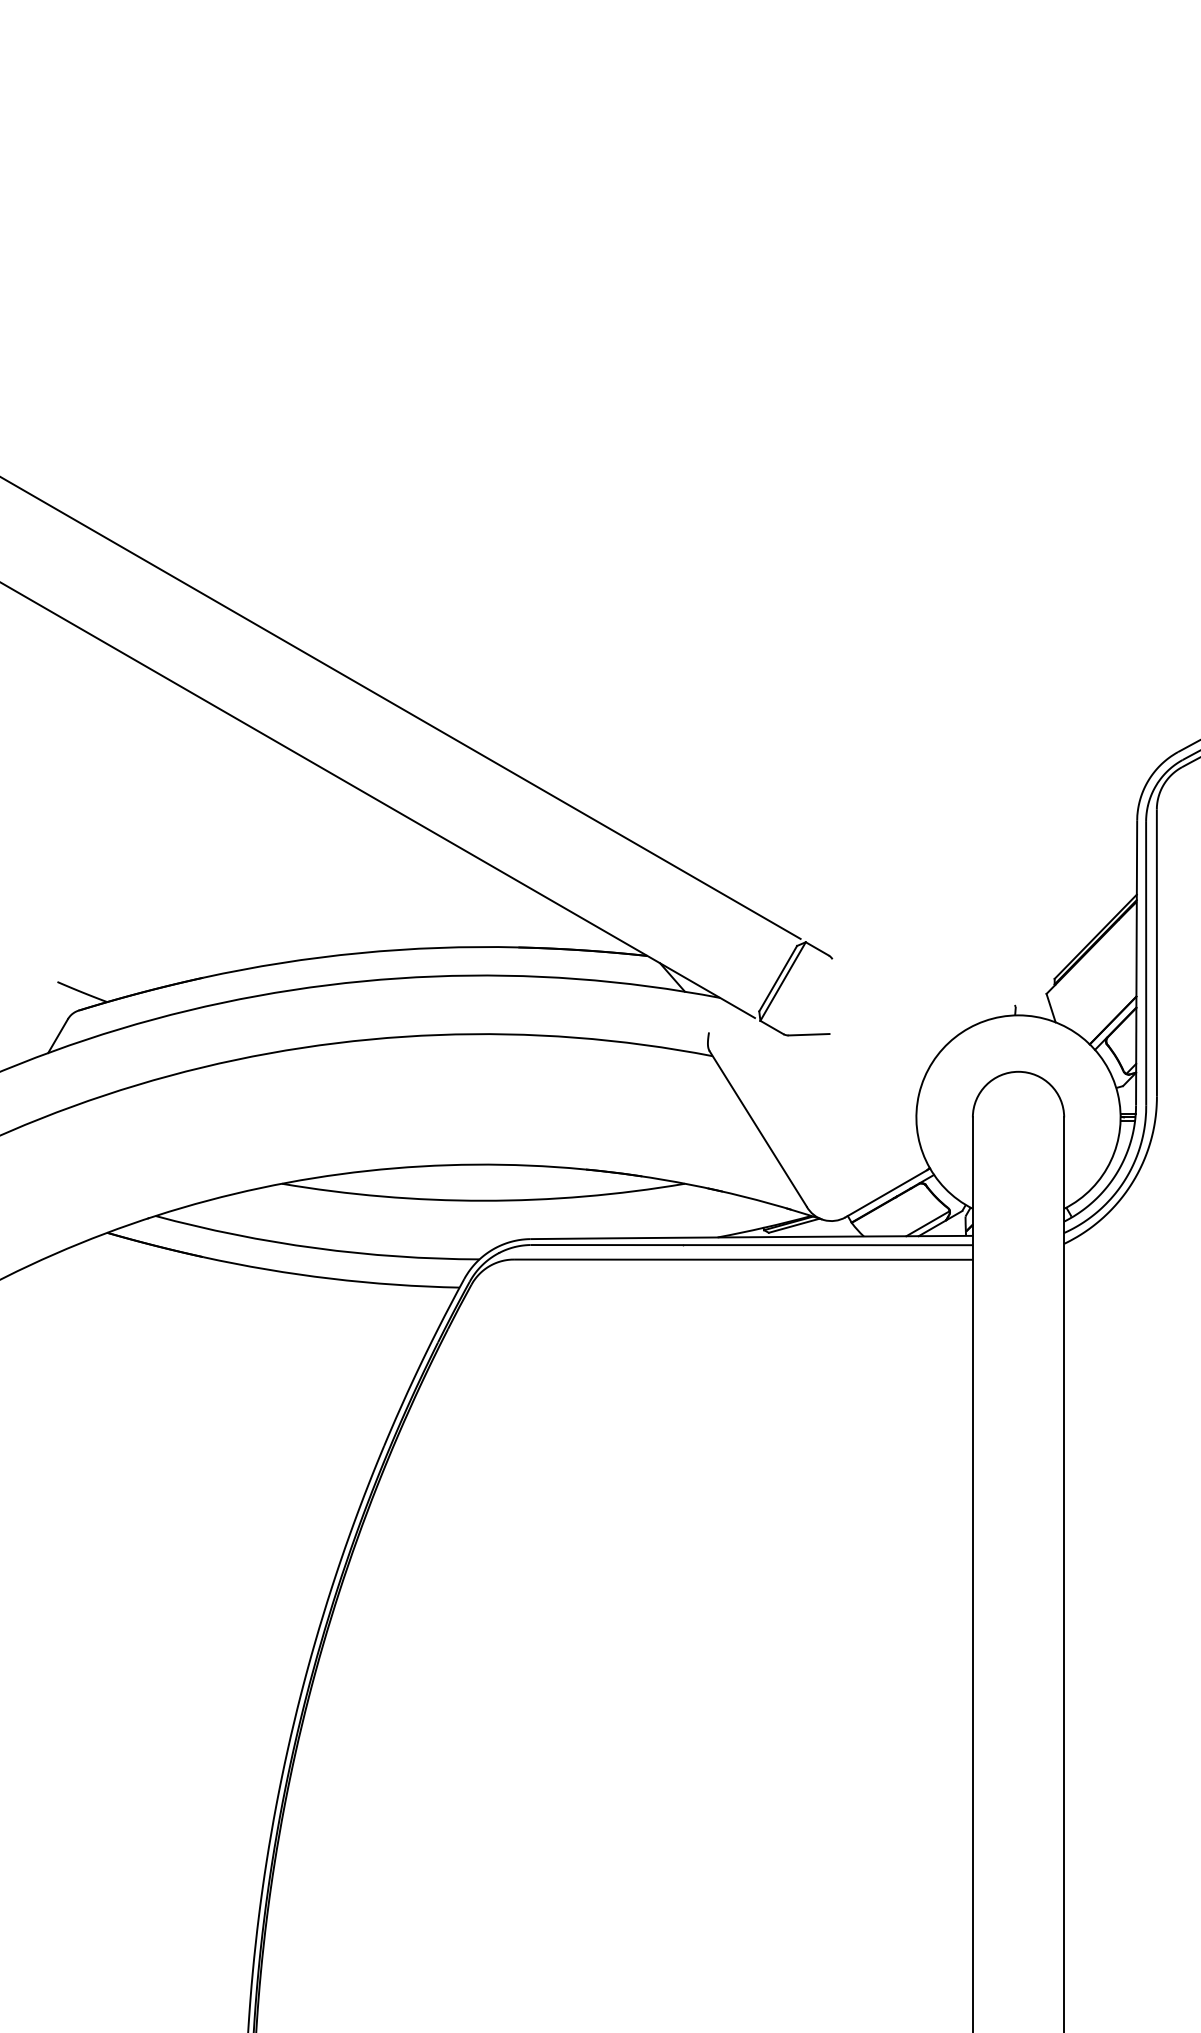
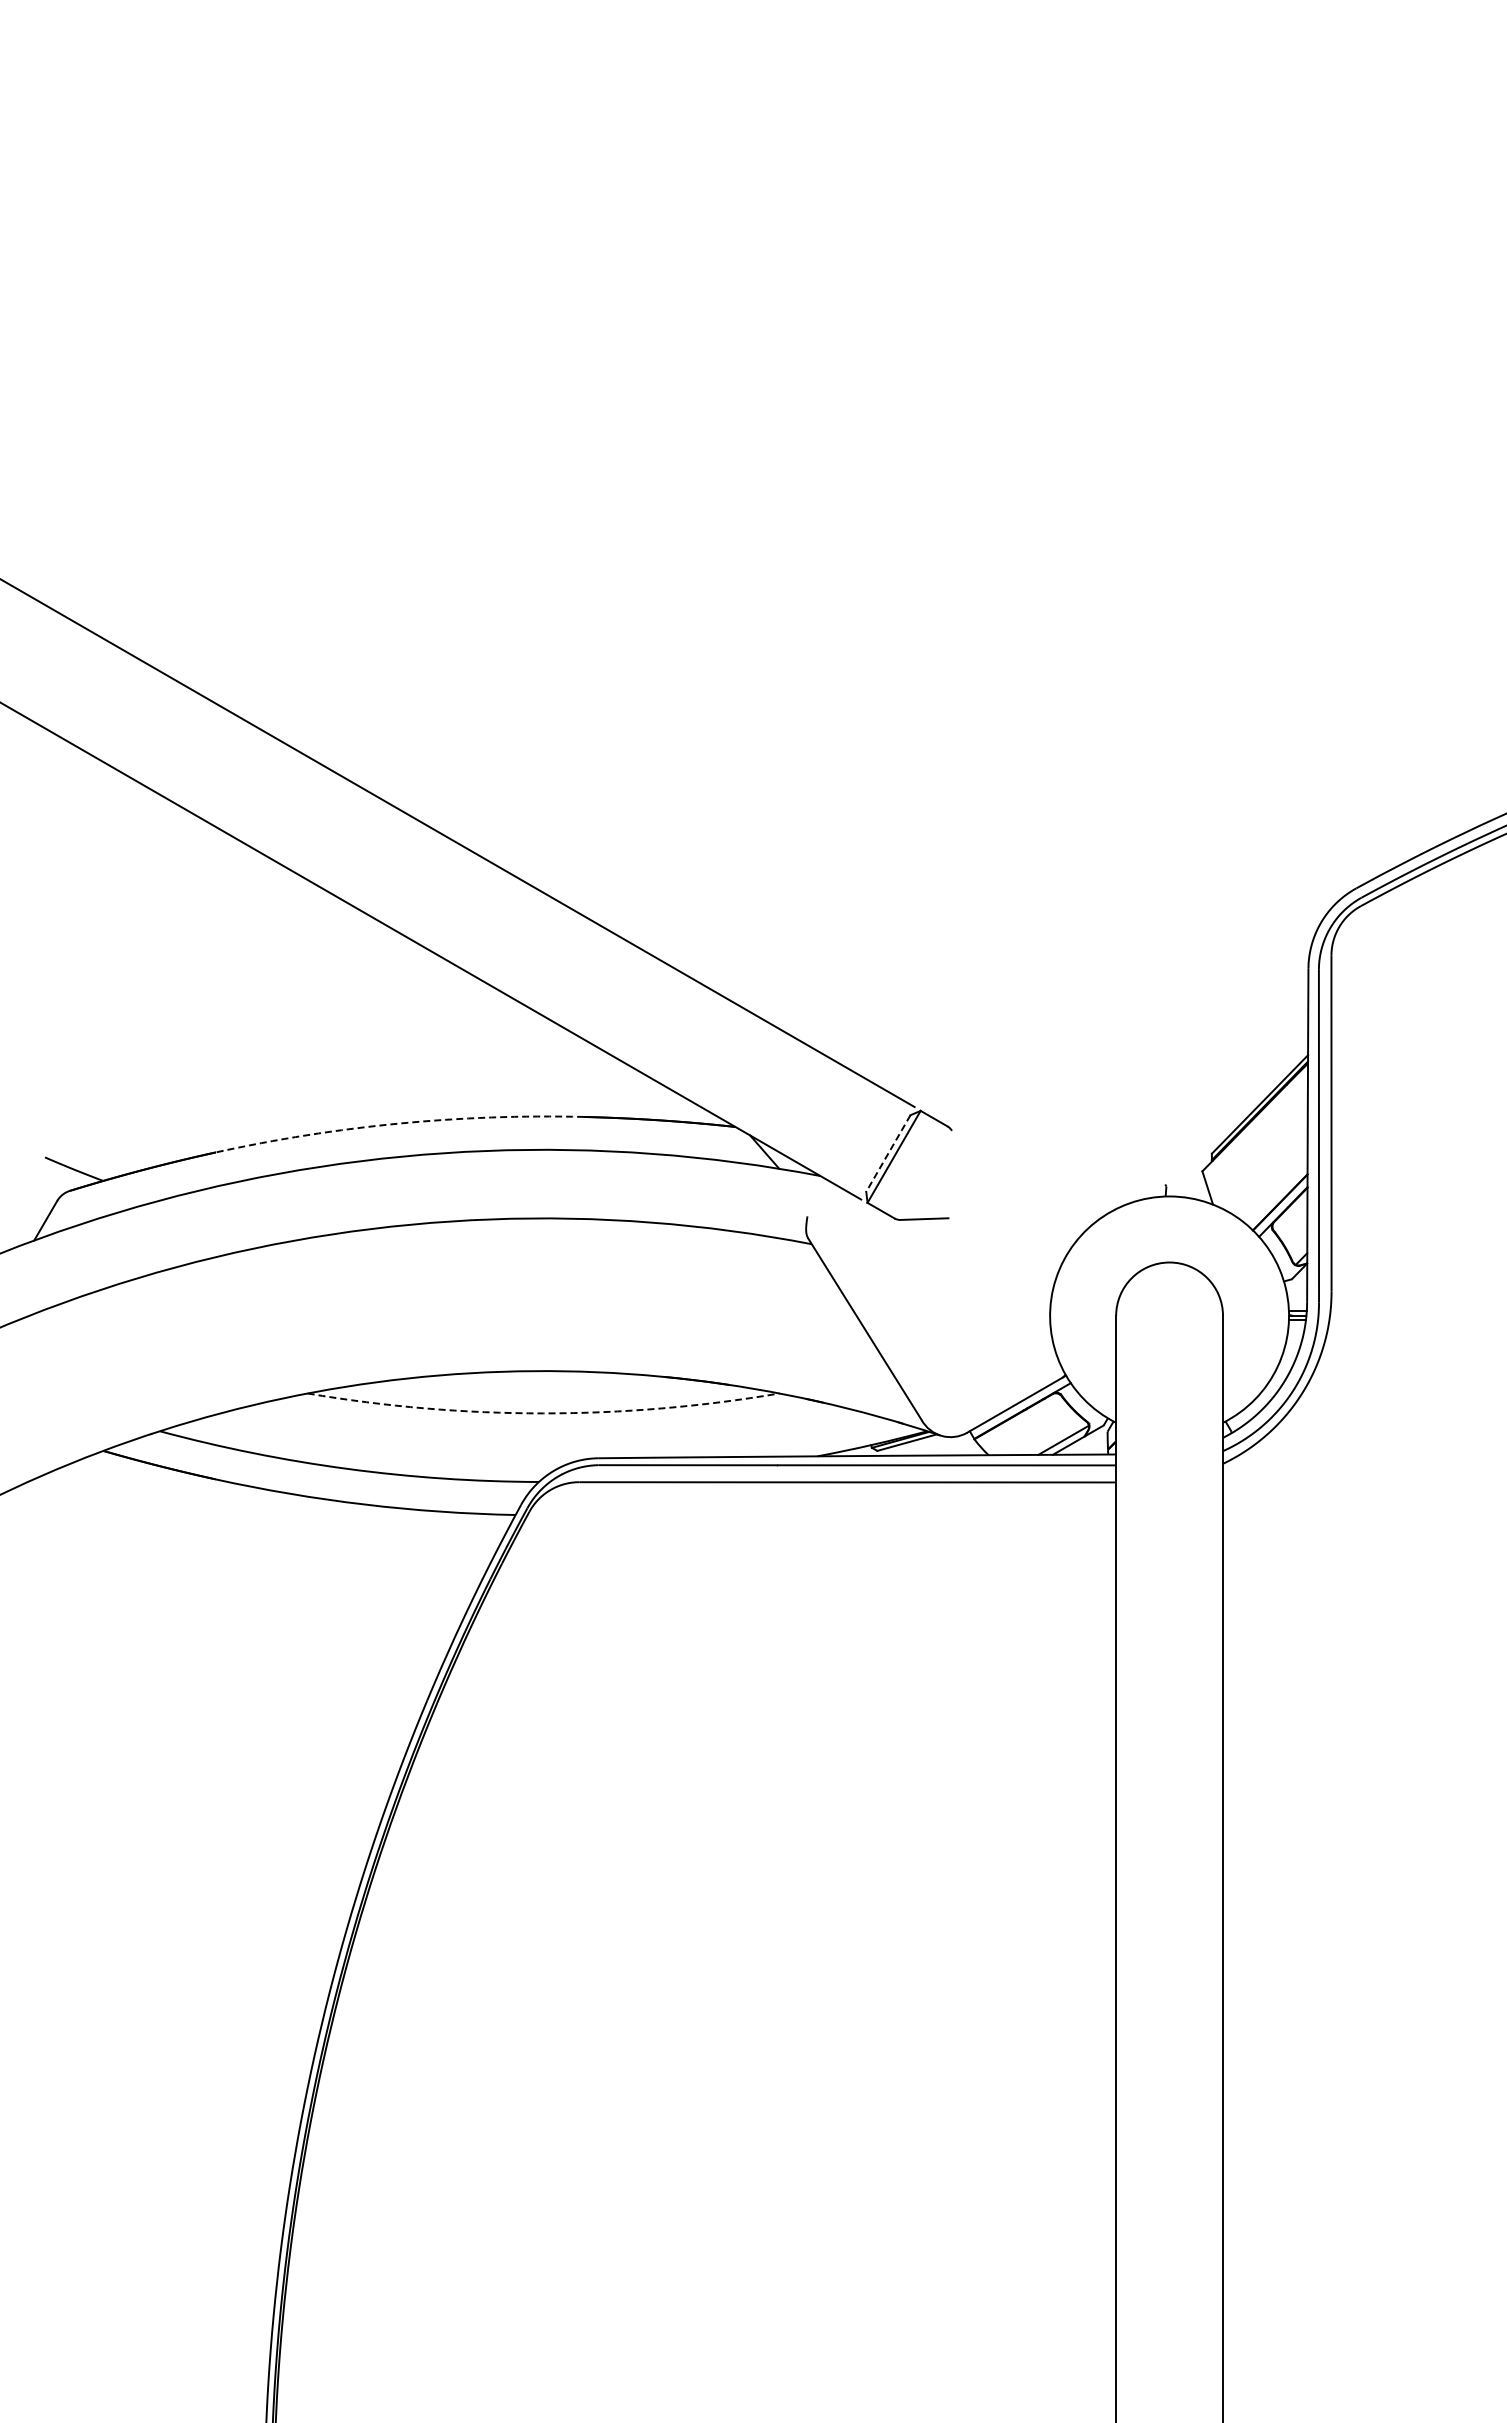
arc: (359, 953) -> (398, 1123), solid -> dashed
line: (778, 979) -> (888, 1154), solid -> dashed
arc: (483, 1200) -> (543, 1413), solid -> dashed

